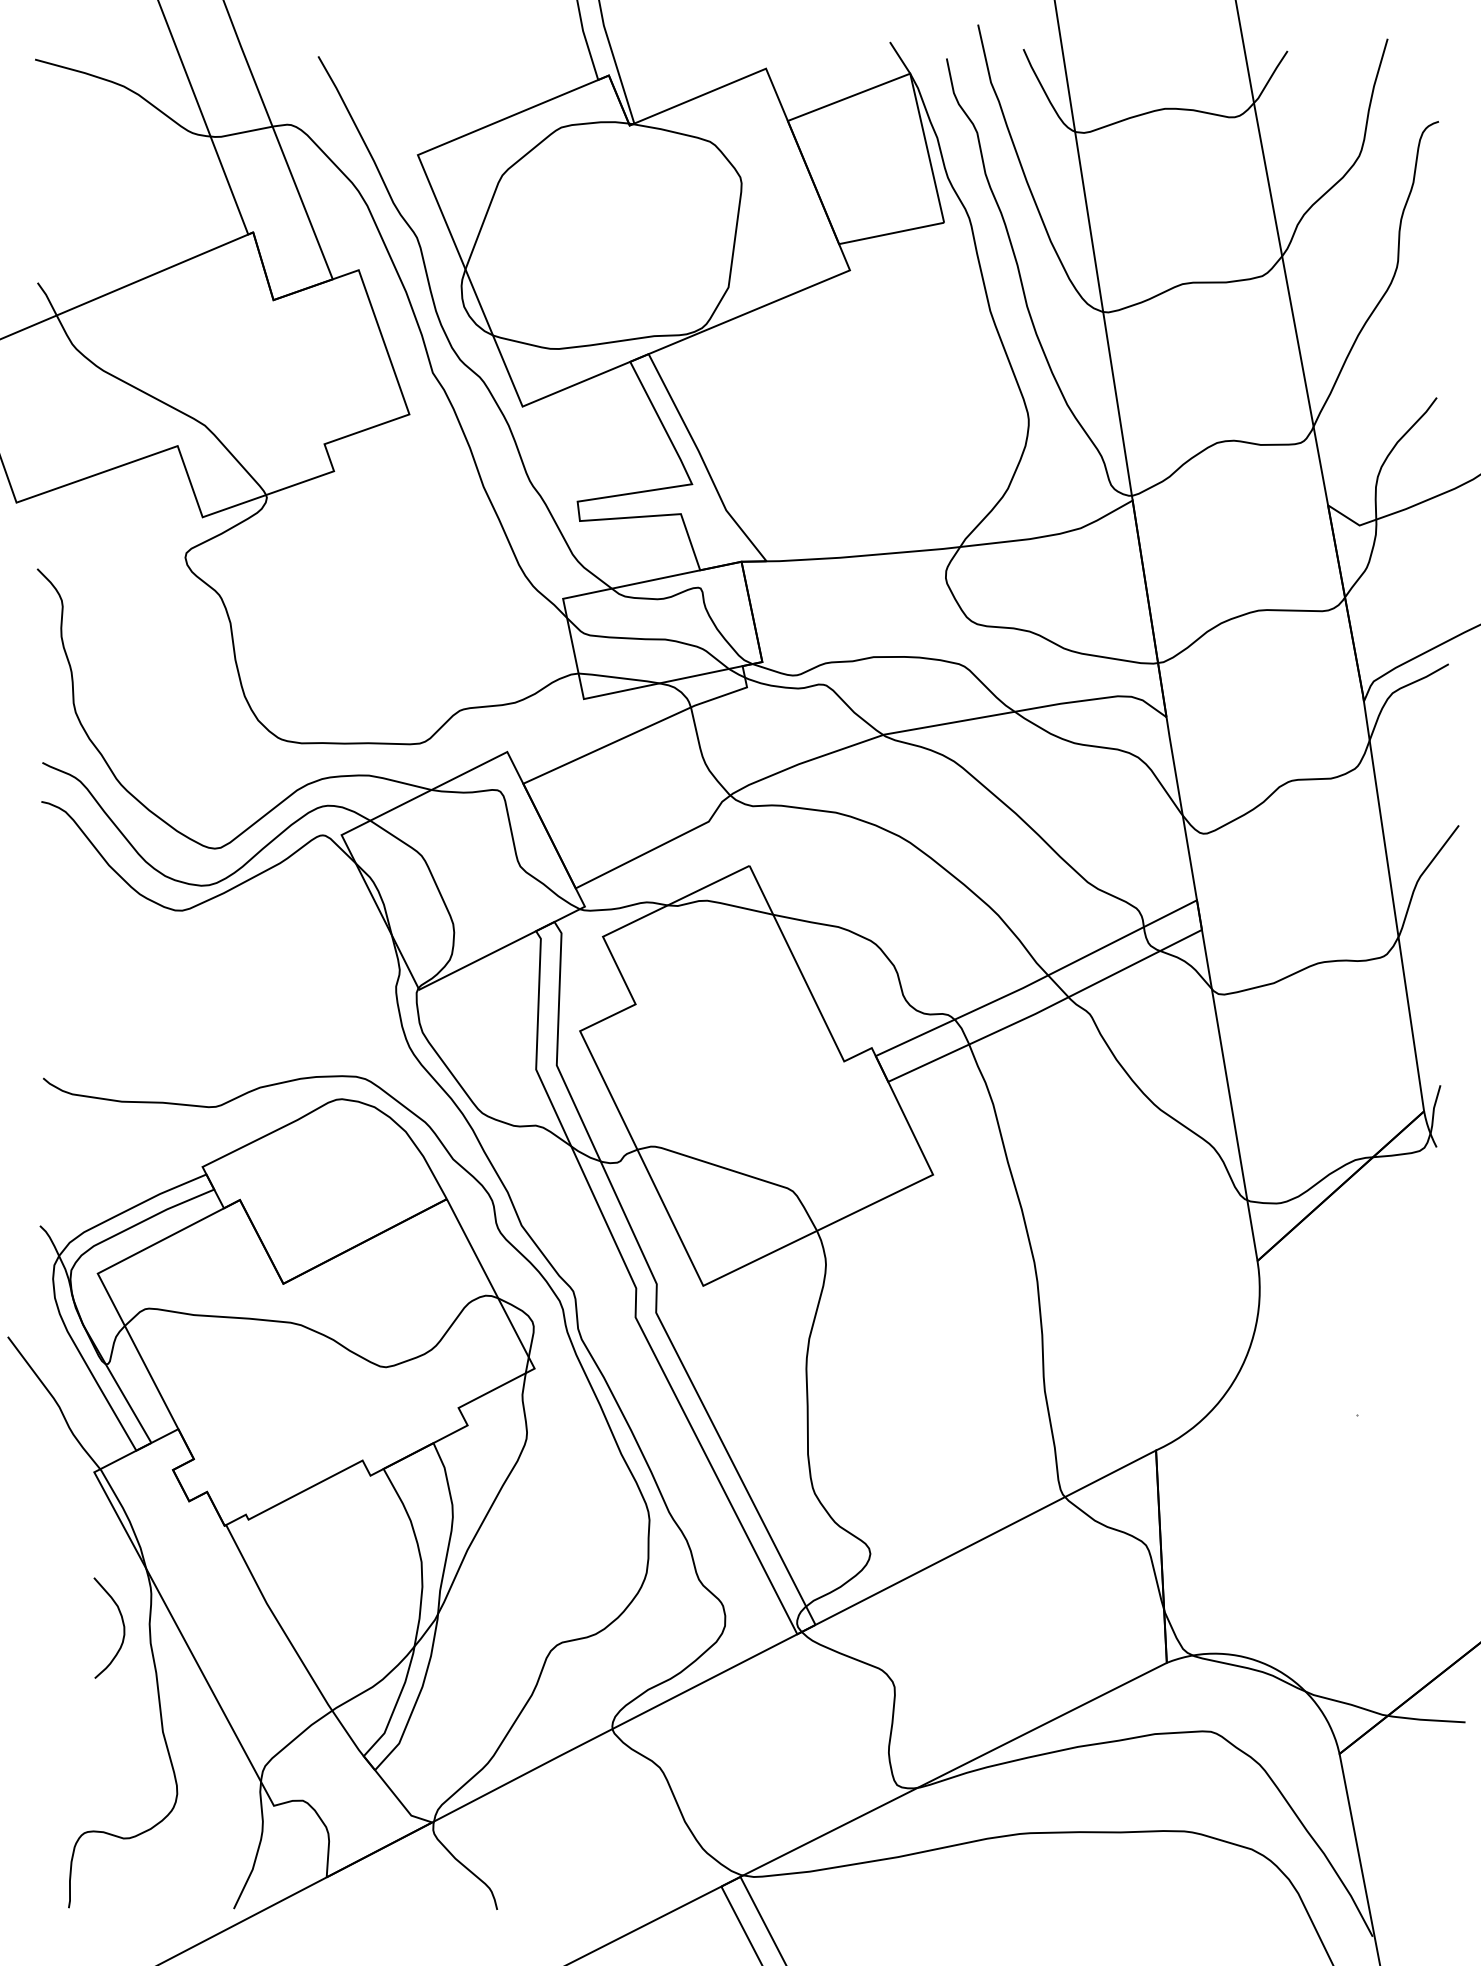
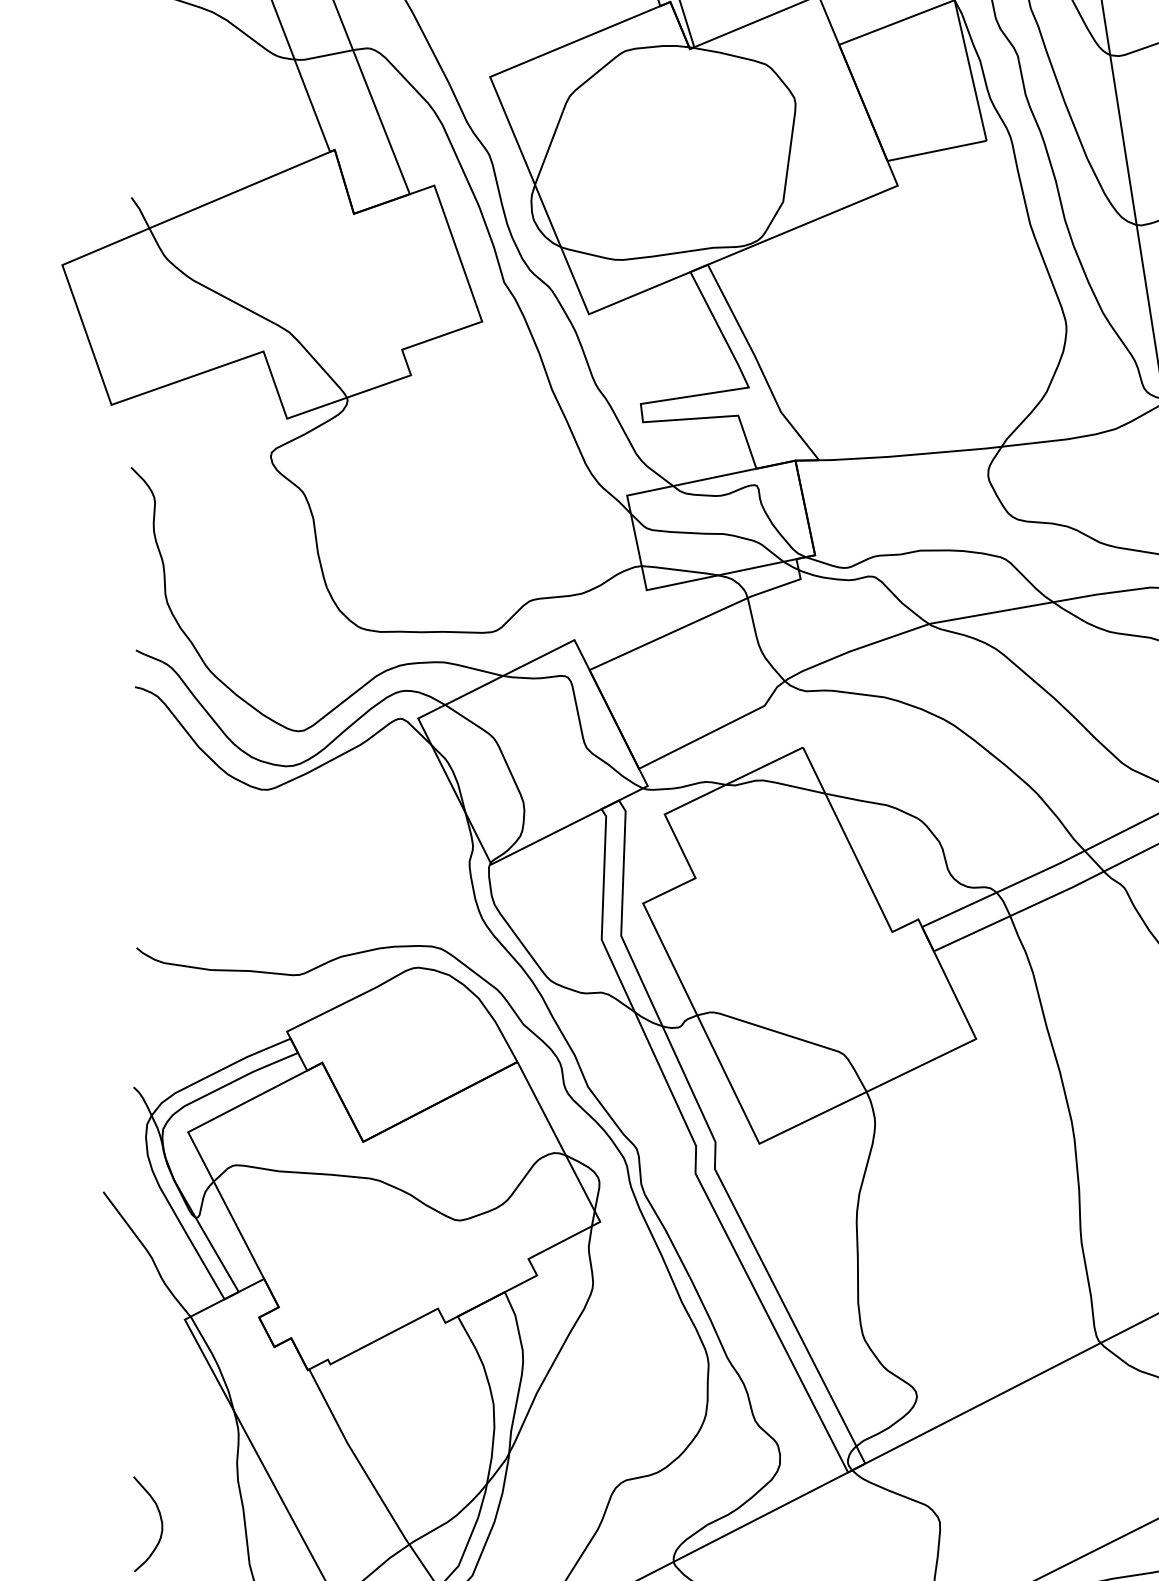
curve: (122, 1624) -> (160, 1520), moved

